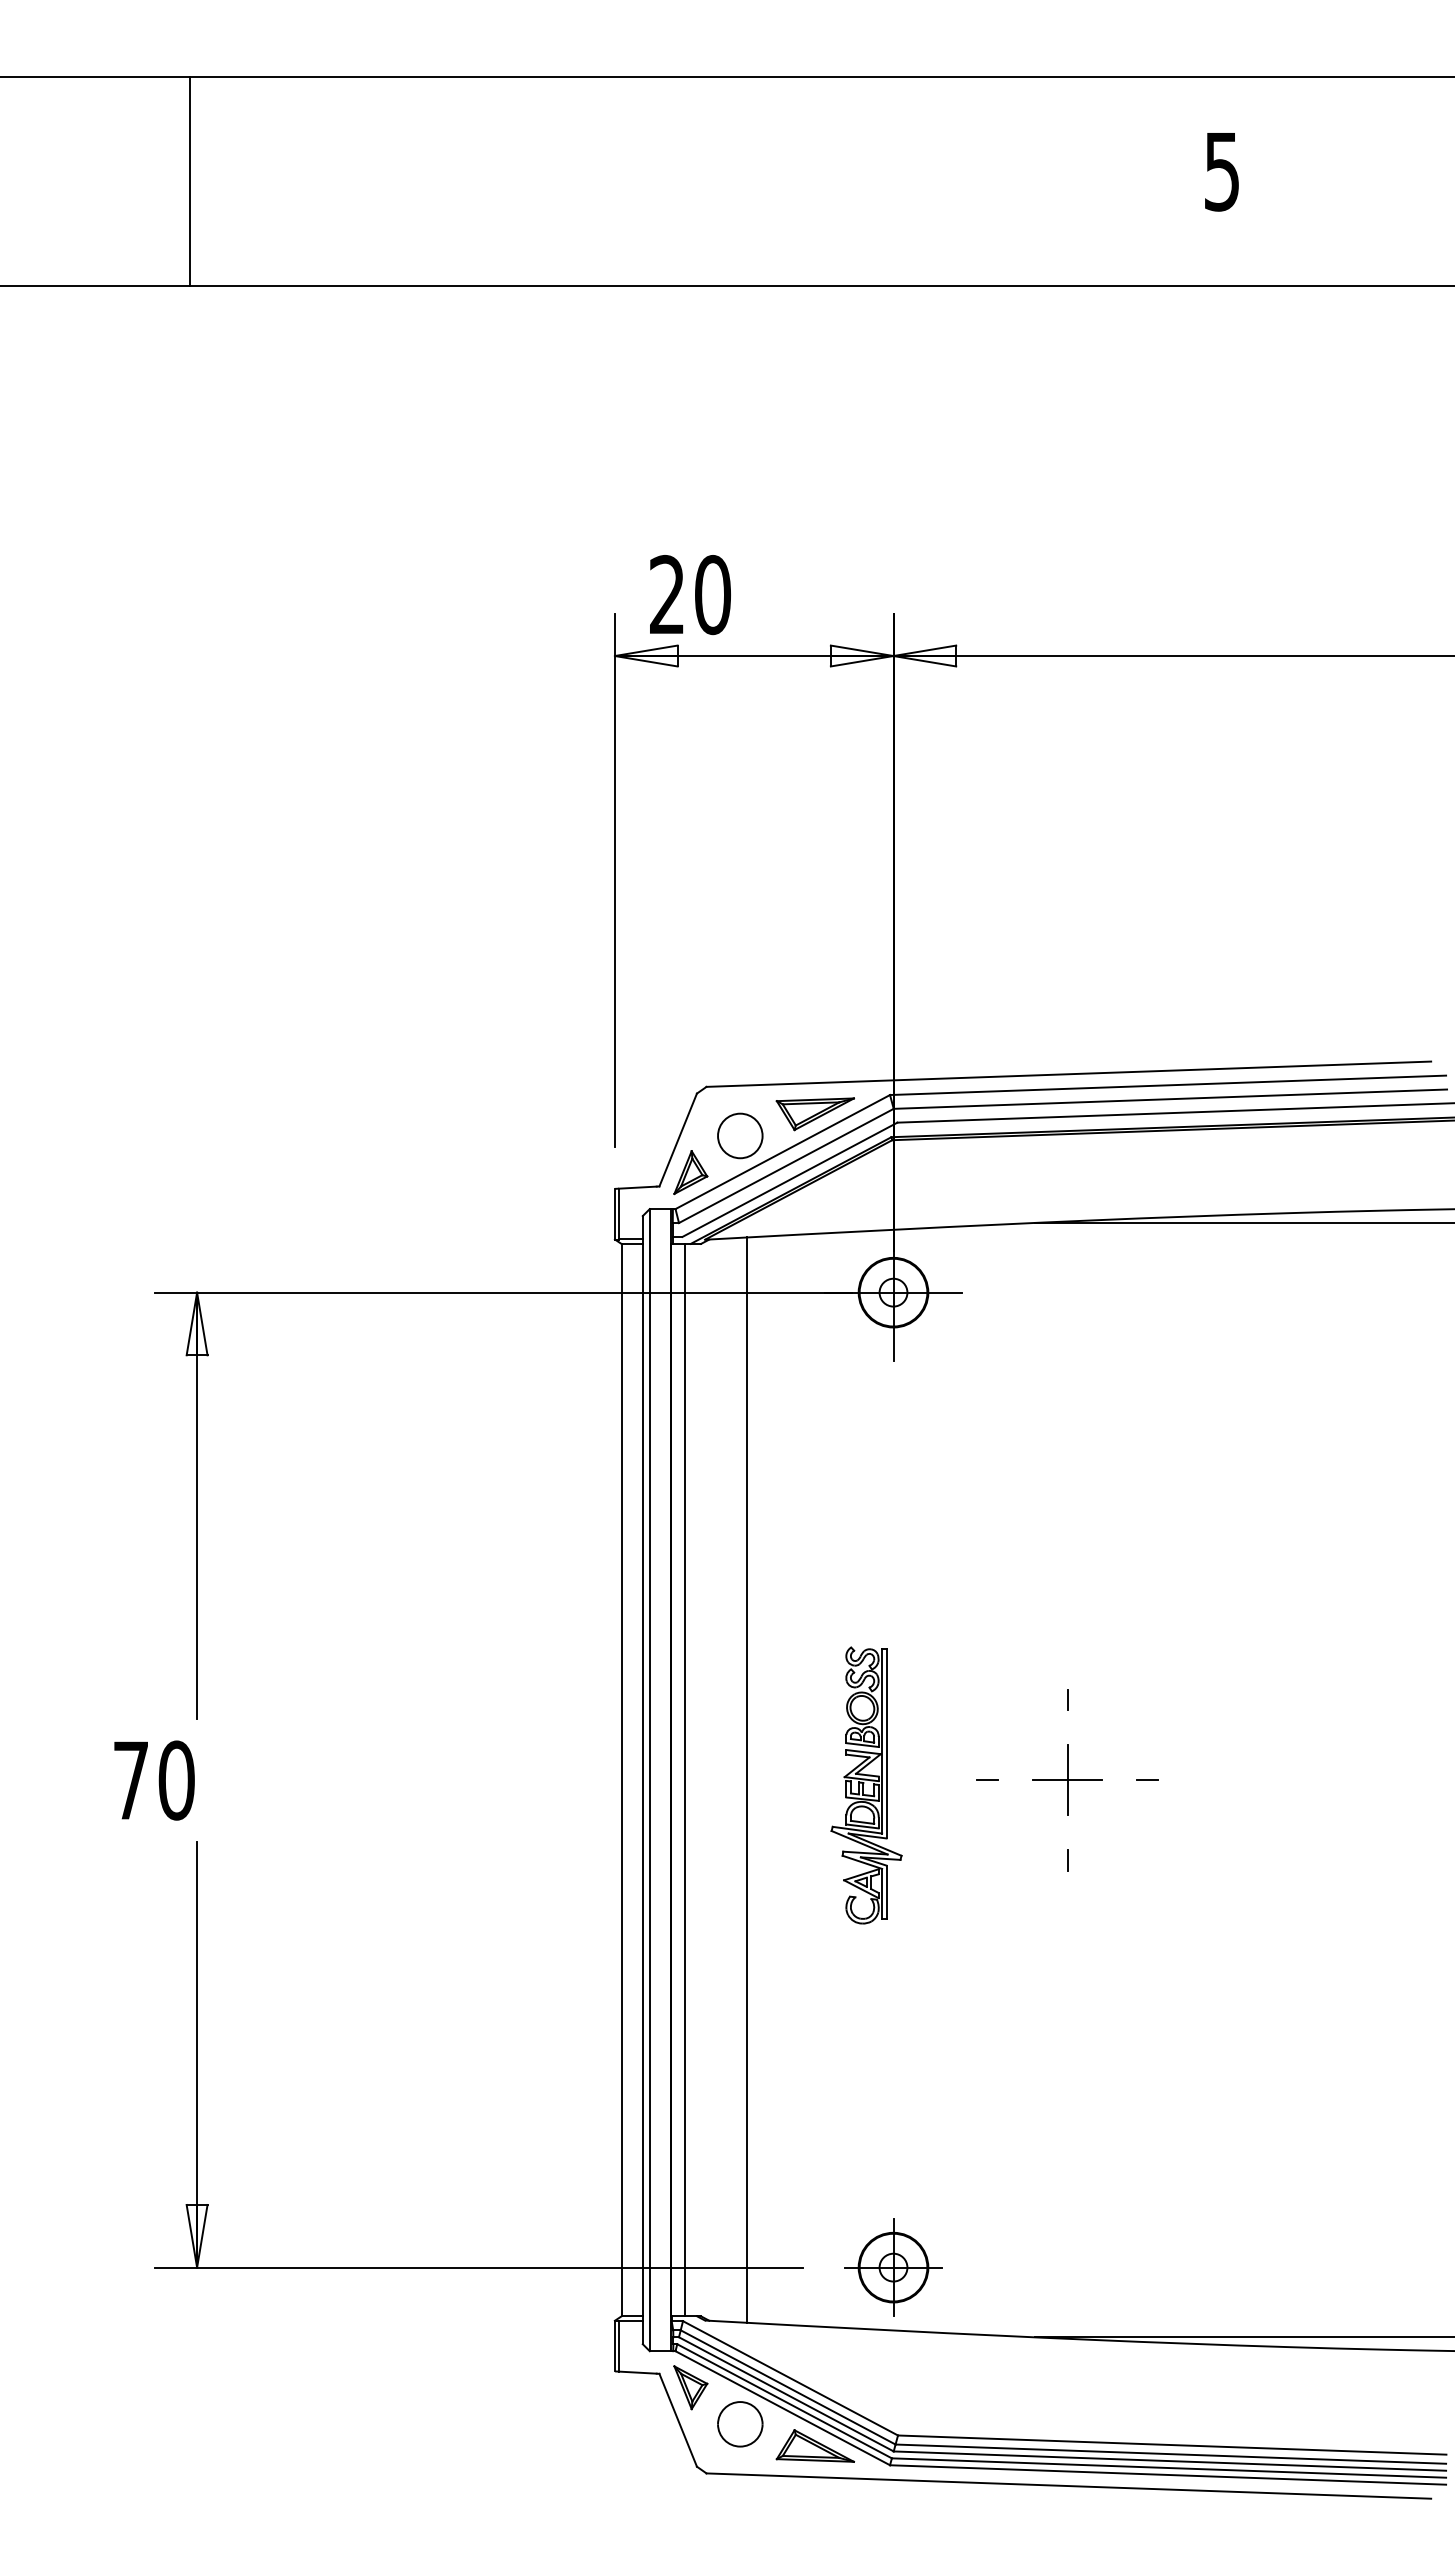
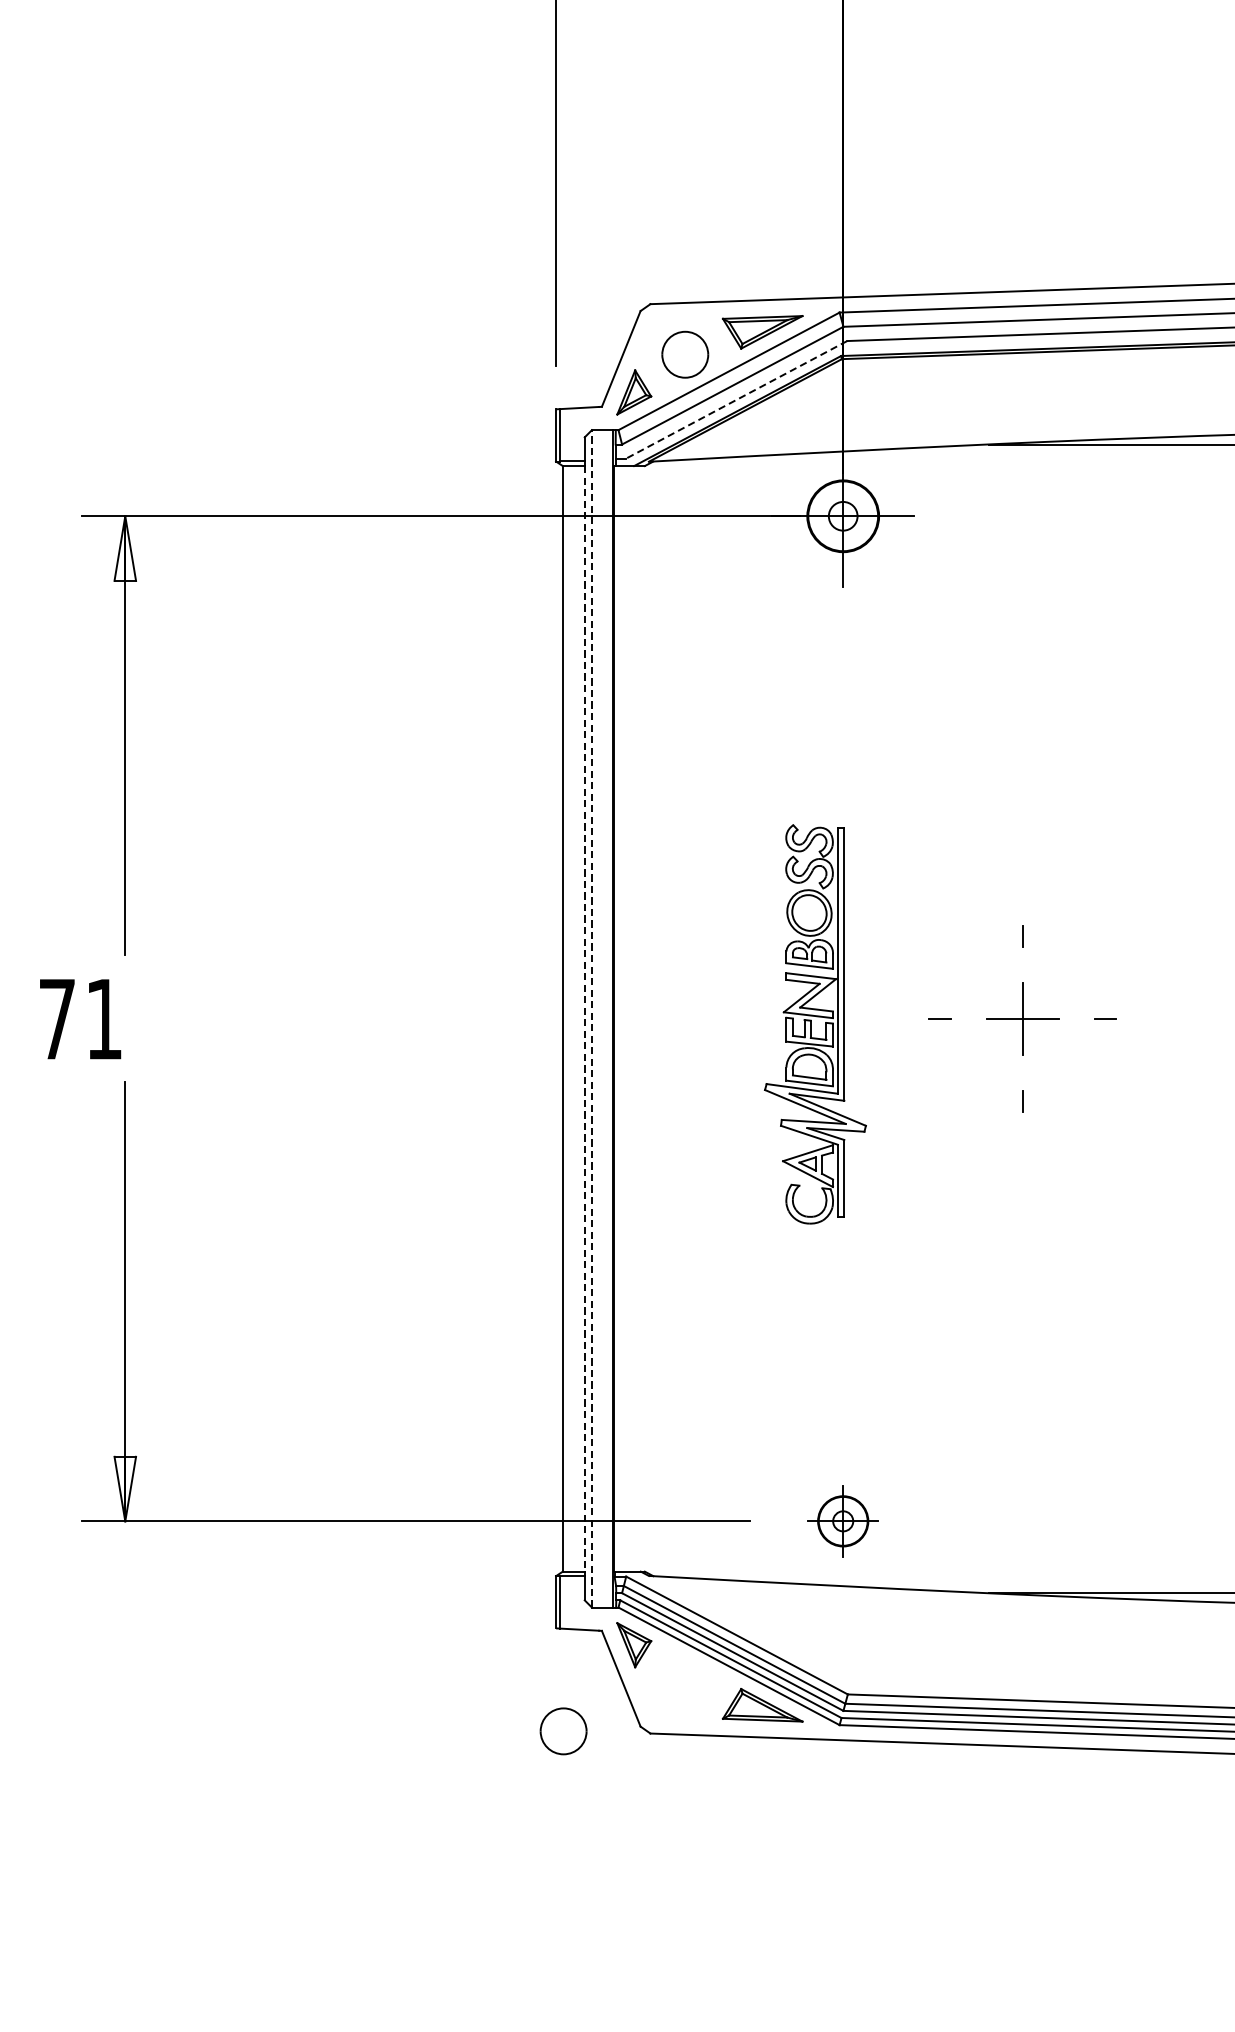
line: (789, 1179) -> (735, 399), solid -> dashed
line: (649, 1779) -> (591, 1018), solid -> dashed
line: (684, 1779) -> (627, 1018), removed
line: (747, 1779) -> (692, 1018), removed
text: (176, 1780) -> (104, 1019), 70 -> 71
line: (642, 1780) -> (584, 1019), solid -> dashed
part: (866, 1785) -> (815, 1024), size x1.4
part: (893, 2267) -> (843, 1521), size x0.7
part: (740, 2424) -> (563, 1731), moved

